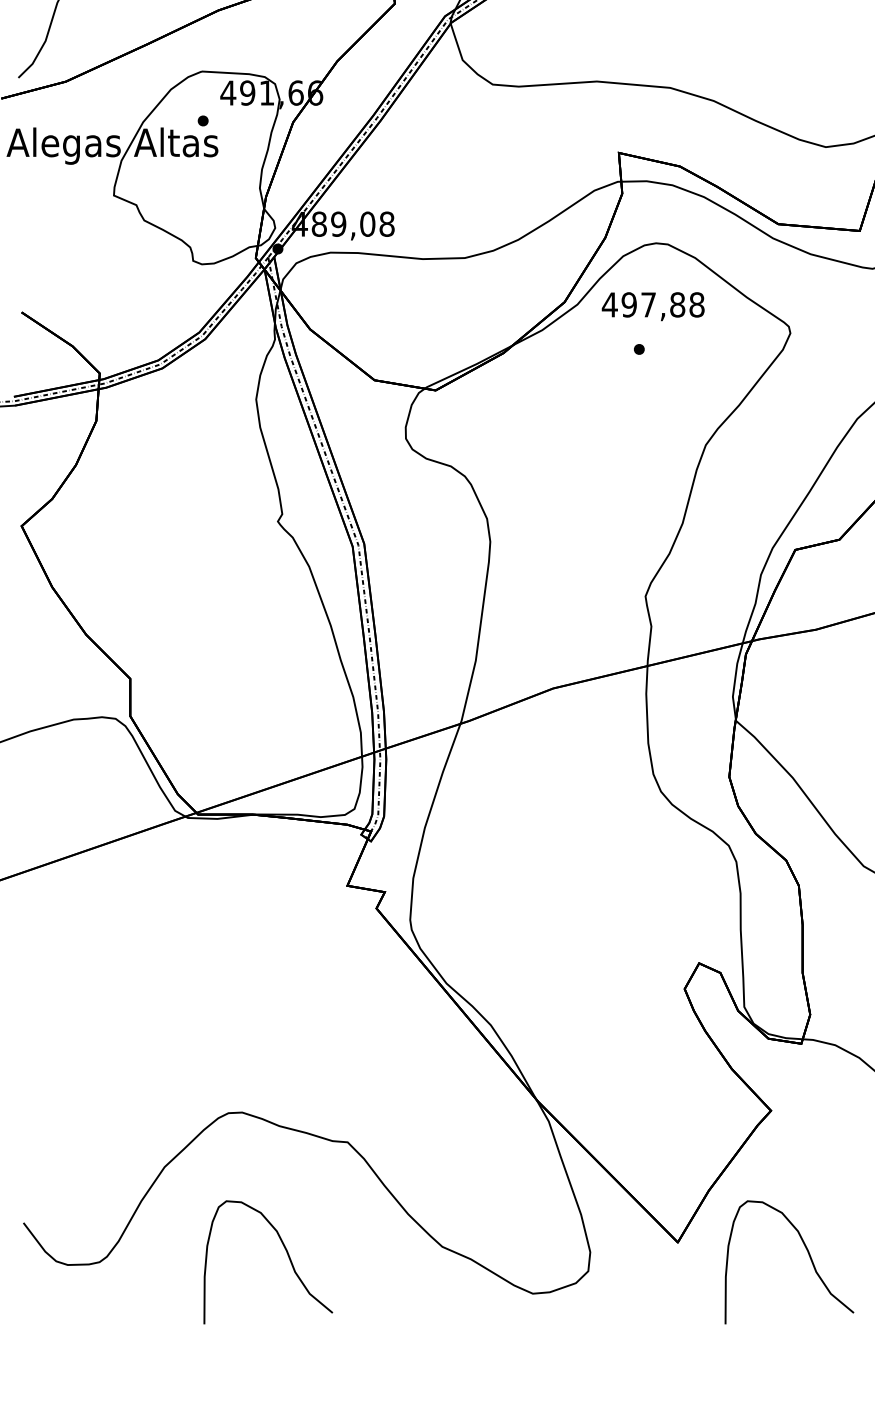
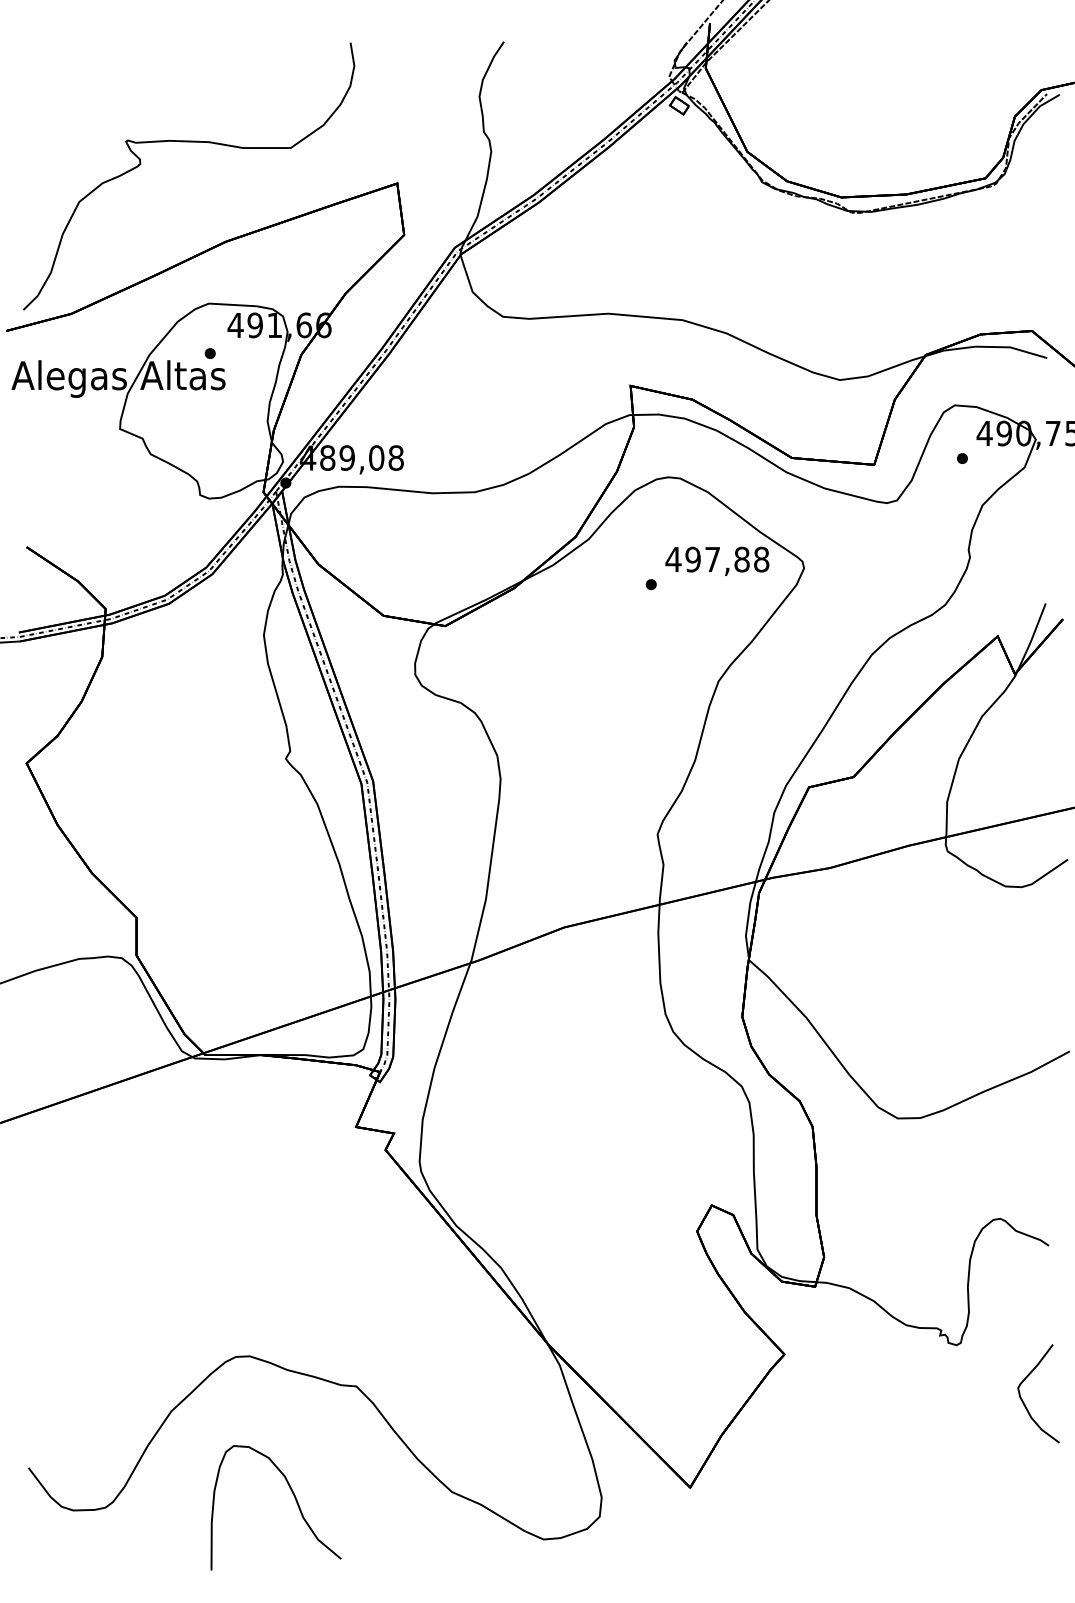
text: (653, 305) -> (717, 560), moved
curve: (807, 1253) -> (821, 1498), removed

